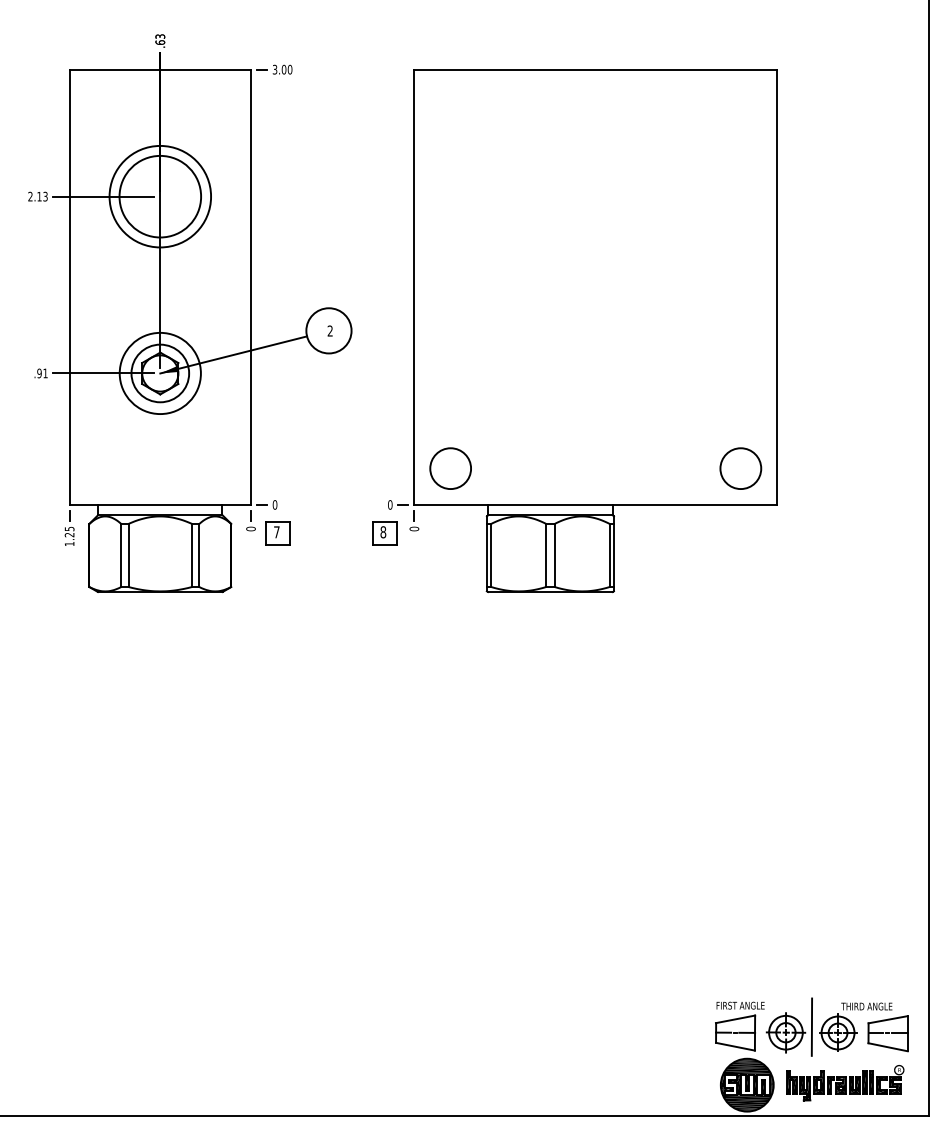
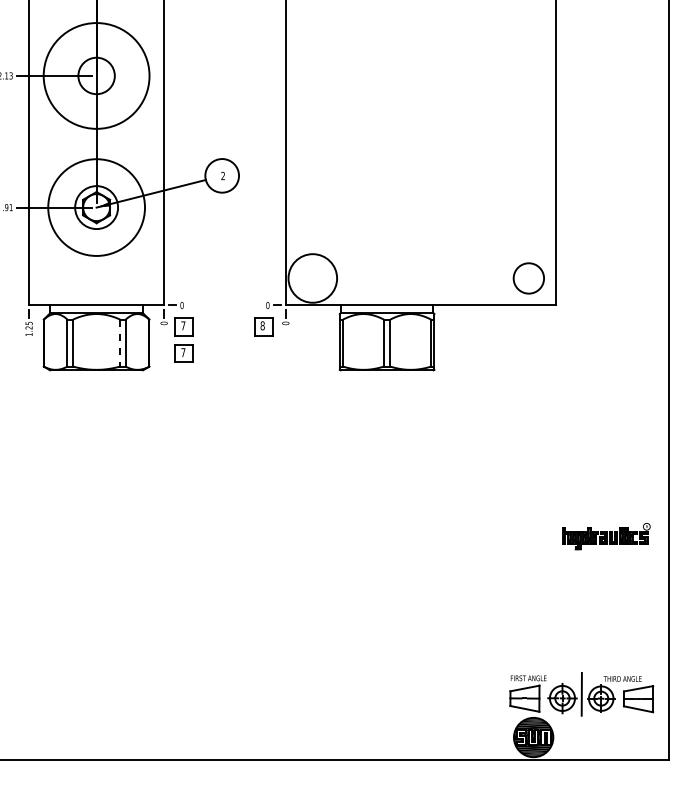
circle: (160, 196) -> (96, 75), size x0.6
circle: (160, 196) -> (96, 75), size x1.4
circle: (159, 373) -> (96, 207), size x1.6
circle: (450, 468) -> (312, 278), size x1.6
line: (192, 555) -> (120, 343), solid -> dashed
part: (277, 569) -> (183, 353), added
part: (845, 1083) -> (606, 536), moved

